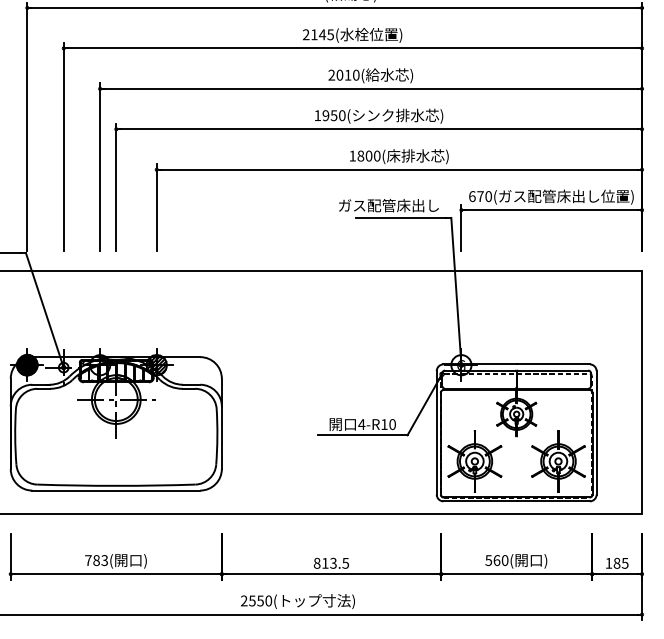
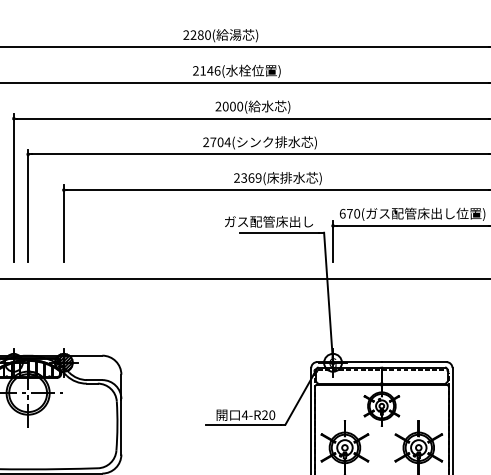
text: (330, 34) -> (217, 70), 2145( -> 2146(
text: (347, 74) -> (232, 105), 2010 -> 2000
text: (329, 115) -> (216, 142), 1950 -> 2704
text: (364, 155) -> (247, 177), 1800( -> 2369(
text: (384, 424) -> (265, 415), 4-R10 -> 4-R20

